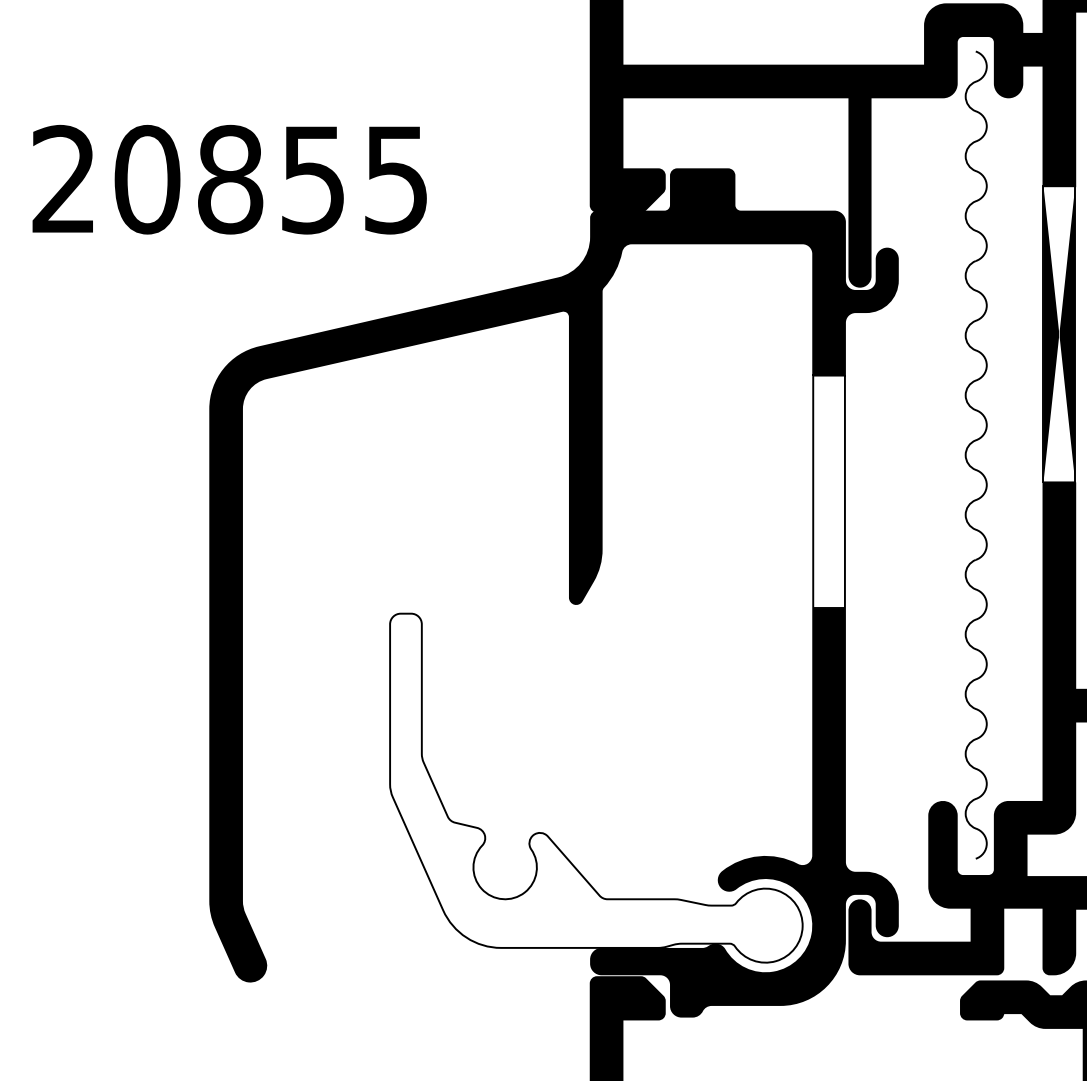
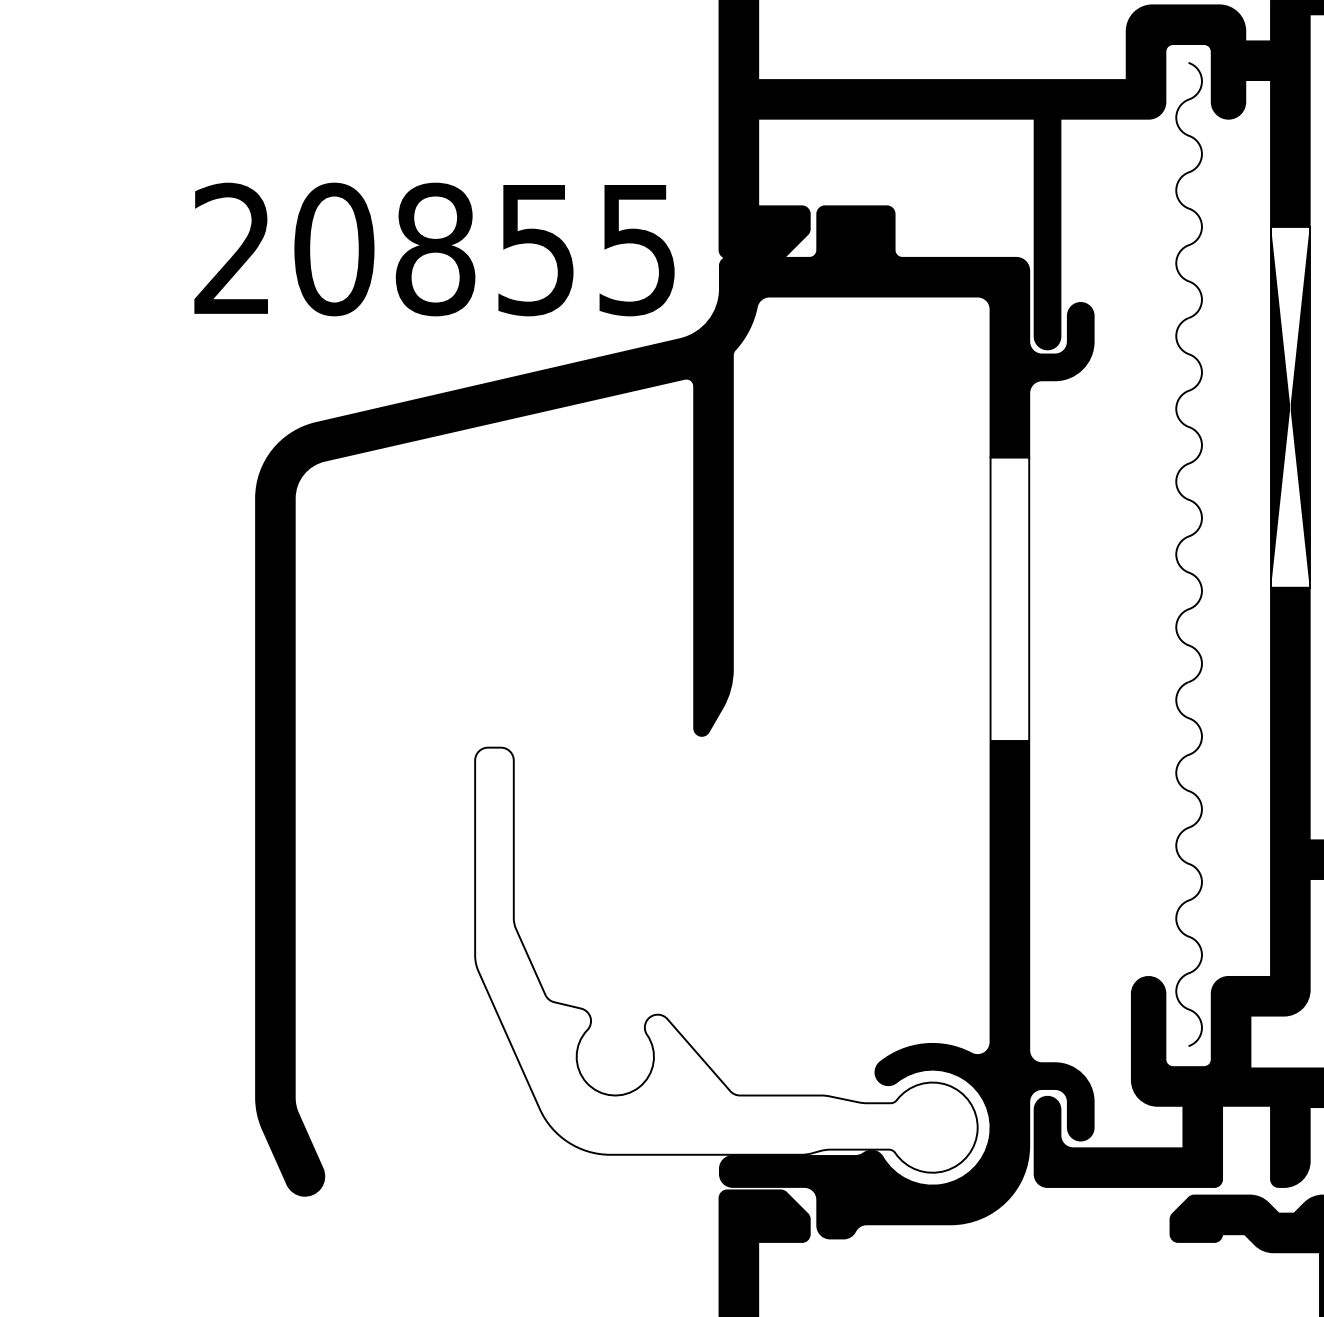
text: (229, 179) -> (434, 249), moved

